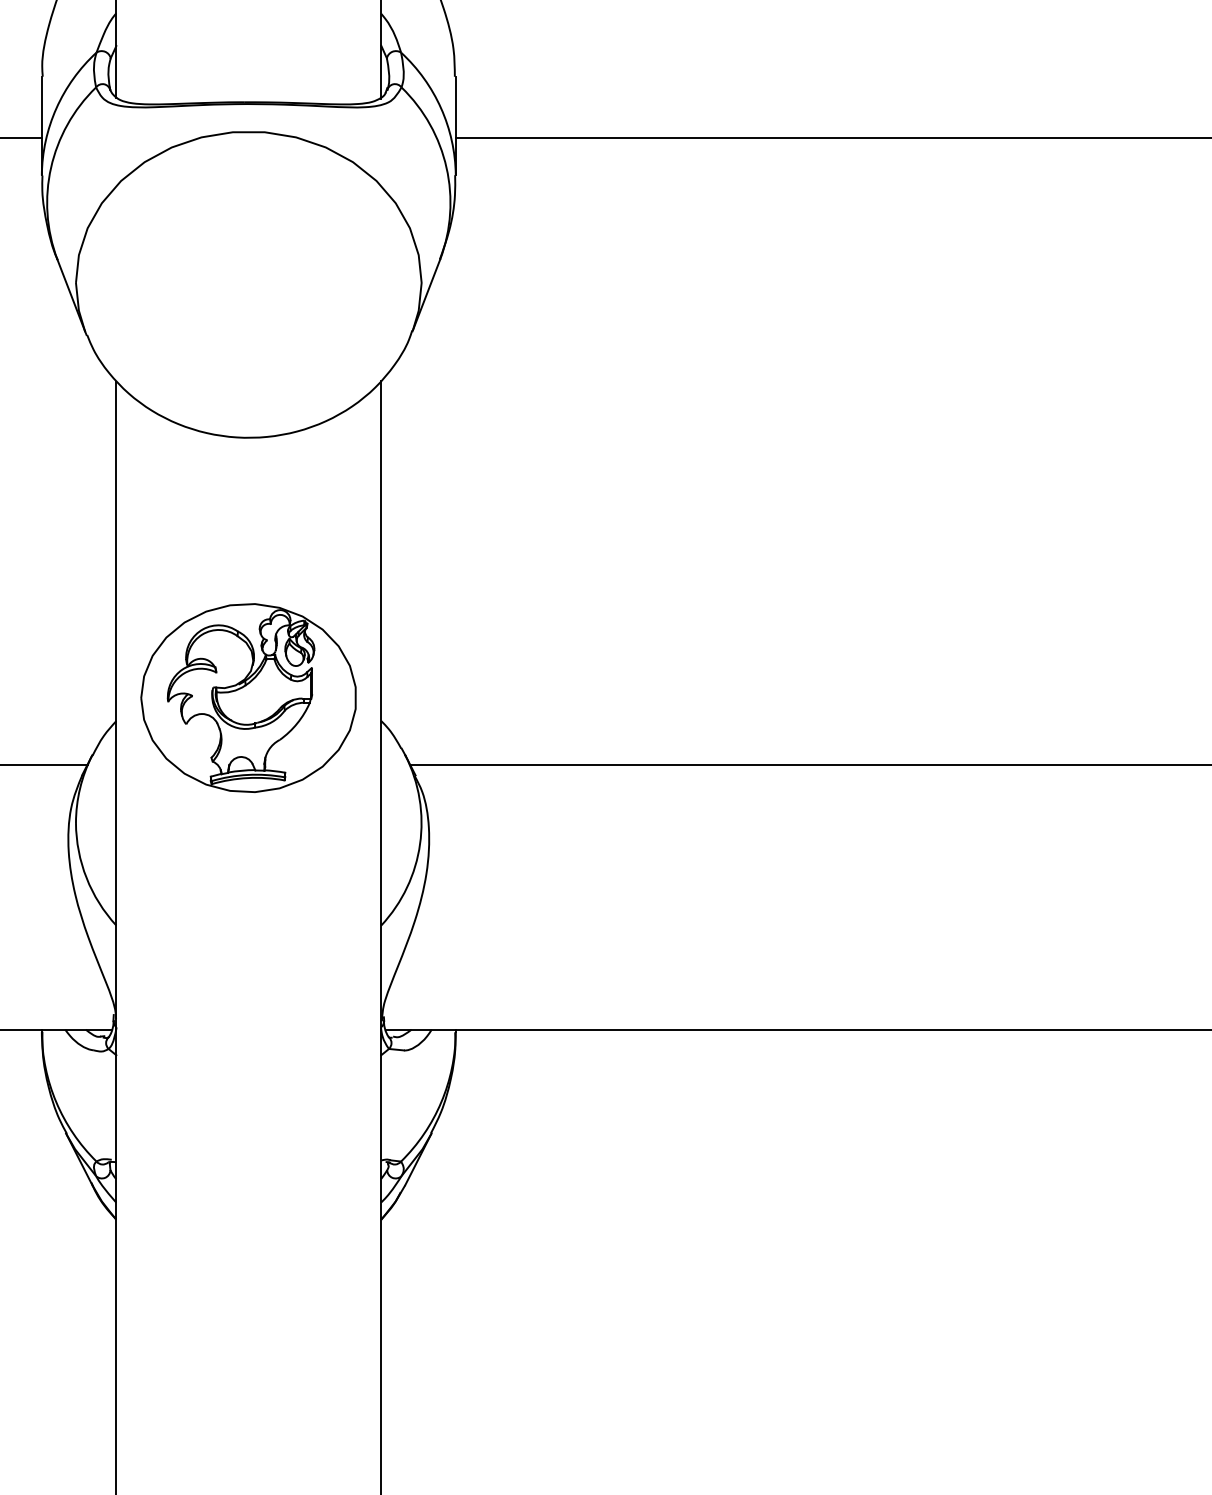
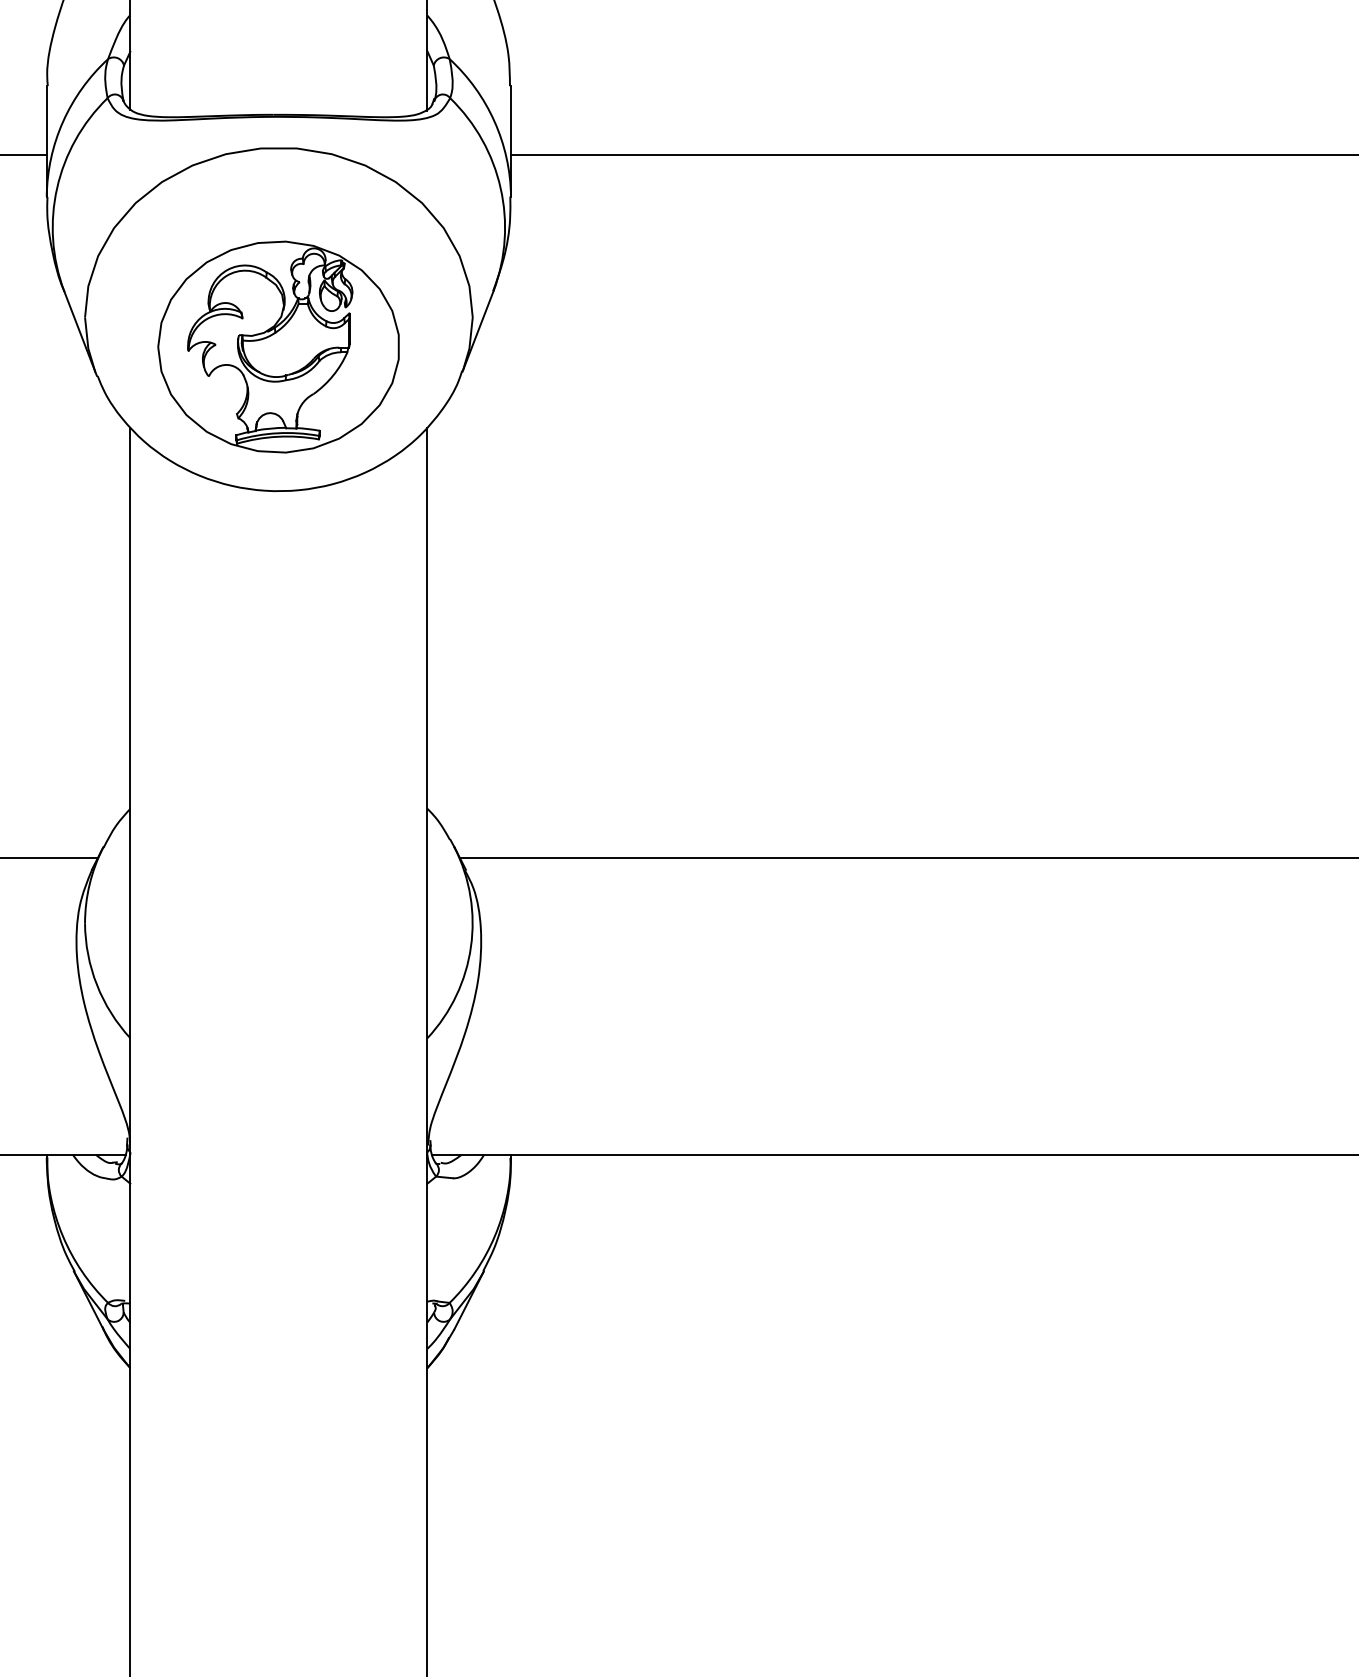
part: (248, 697) -> (278, 346), moved

